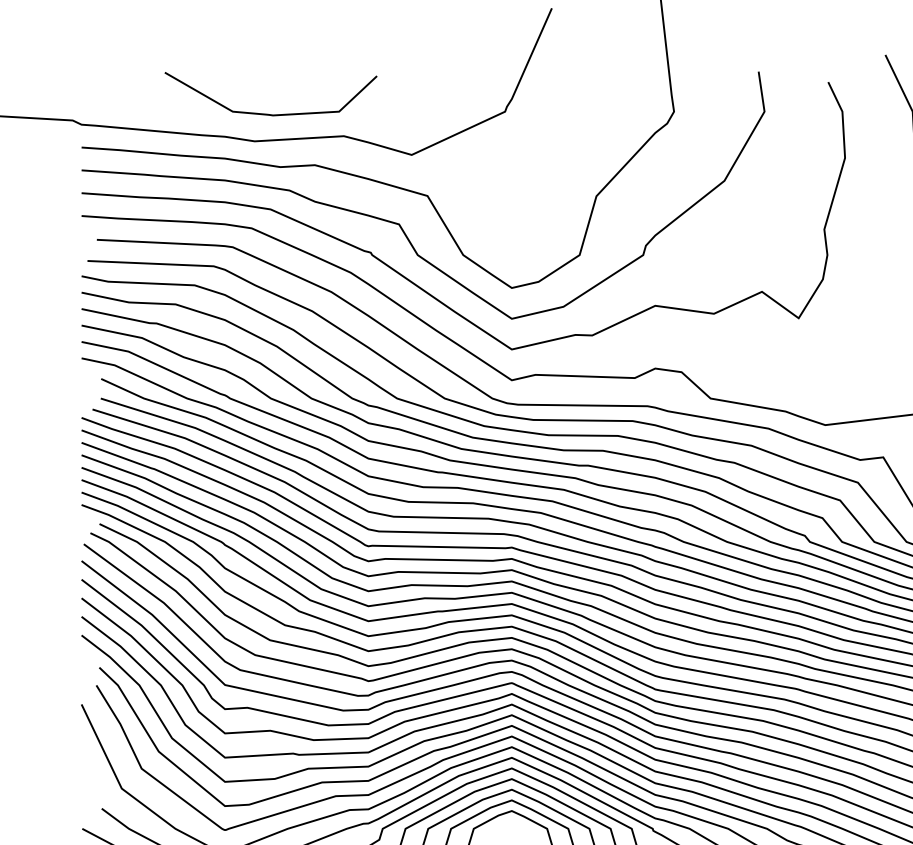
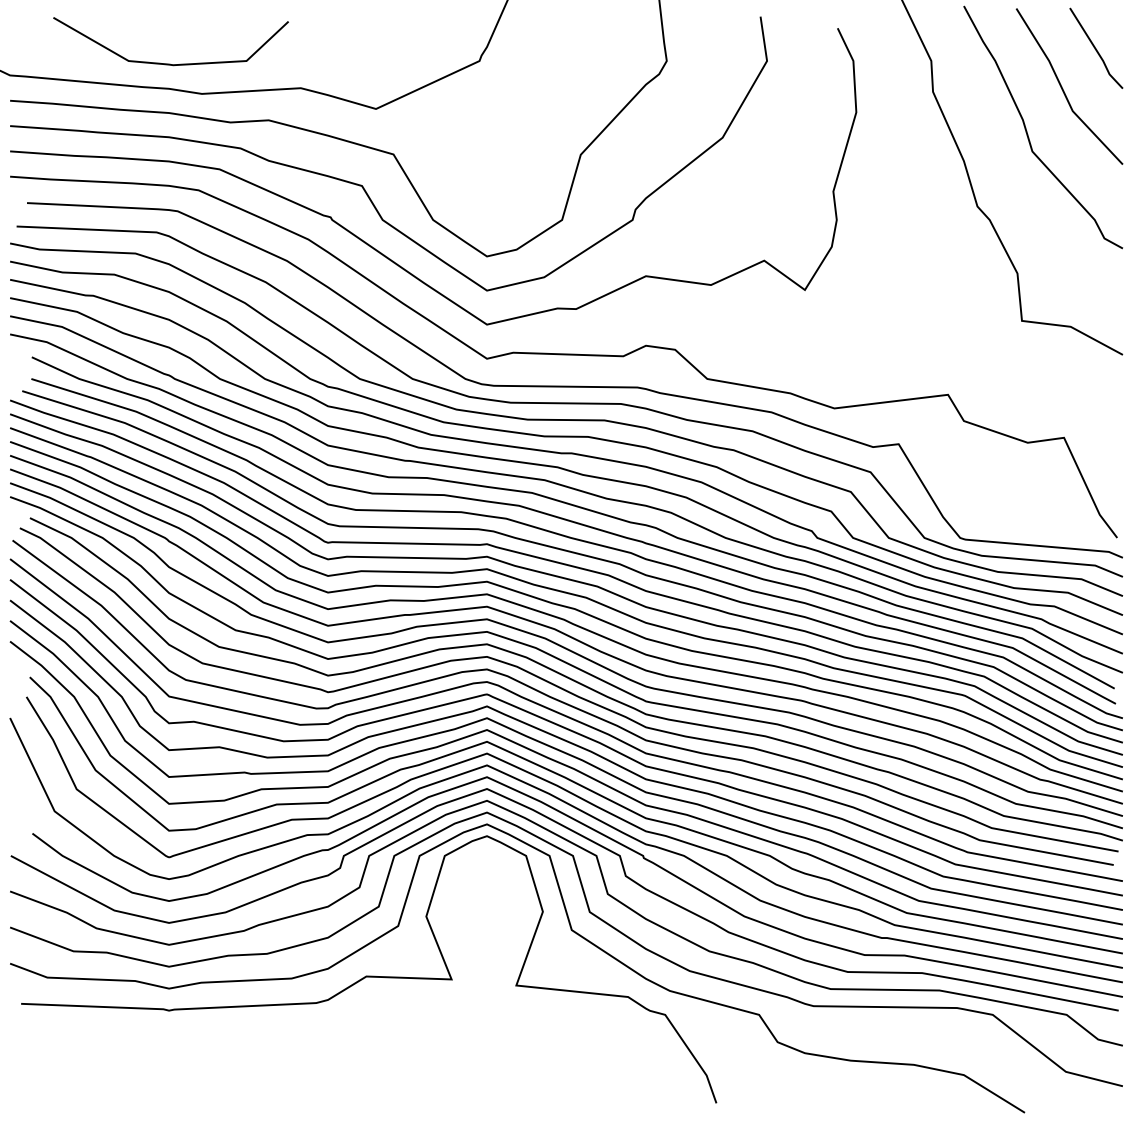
curve: (270, 113) -> (170, 63), moved

